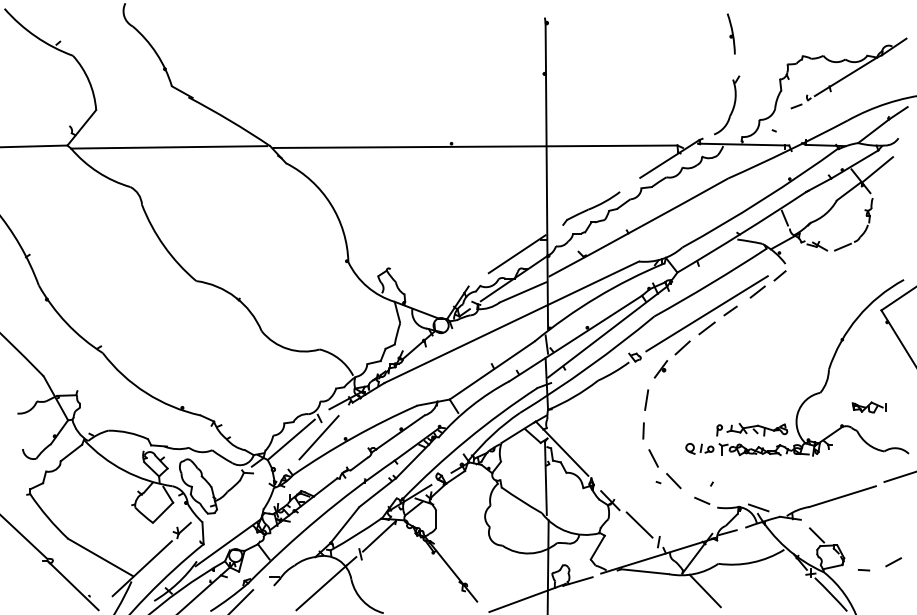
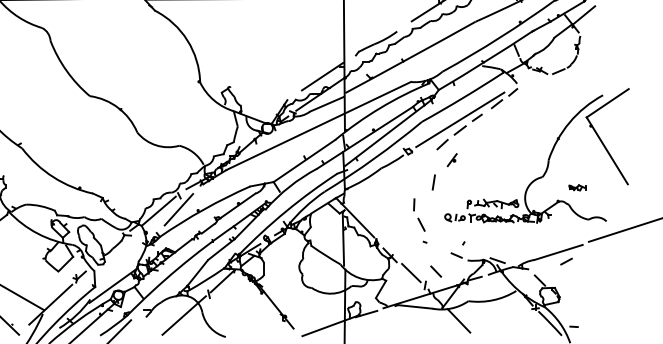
part: (660, 369) -> (451, 160), moved
line: (646, 399) -> (433, 182), moved
part: (868, 407) -> (577, 187), size x0.7
line: (673, 481) -> (435, 271), moved
line: (893, 562) -> (566, 261), moved
line: (864, 570) -> (574, 327), moved

